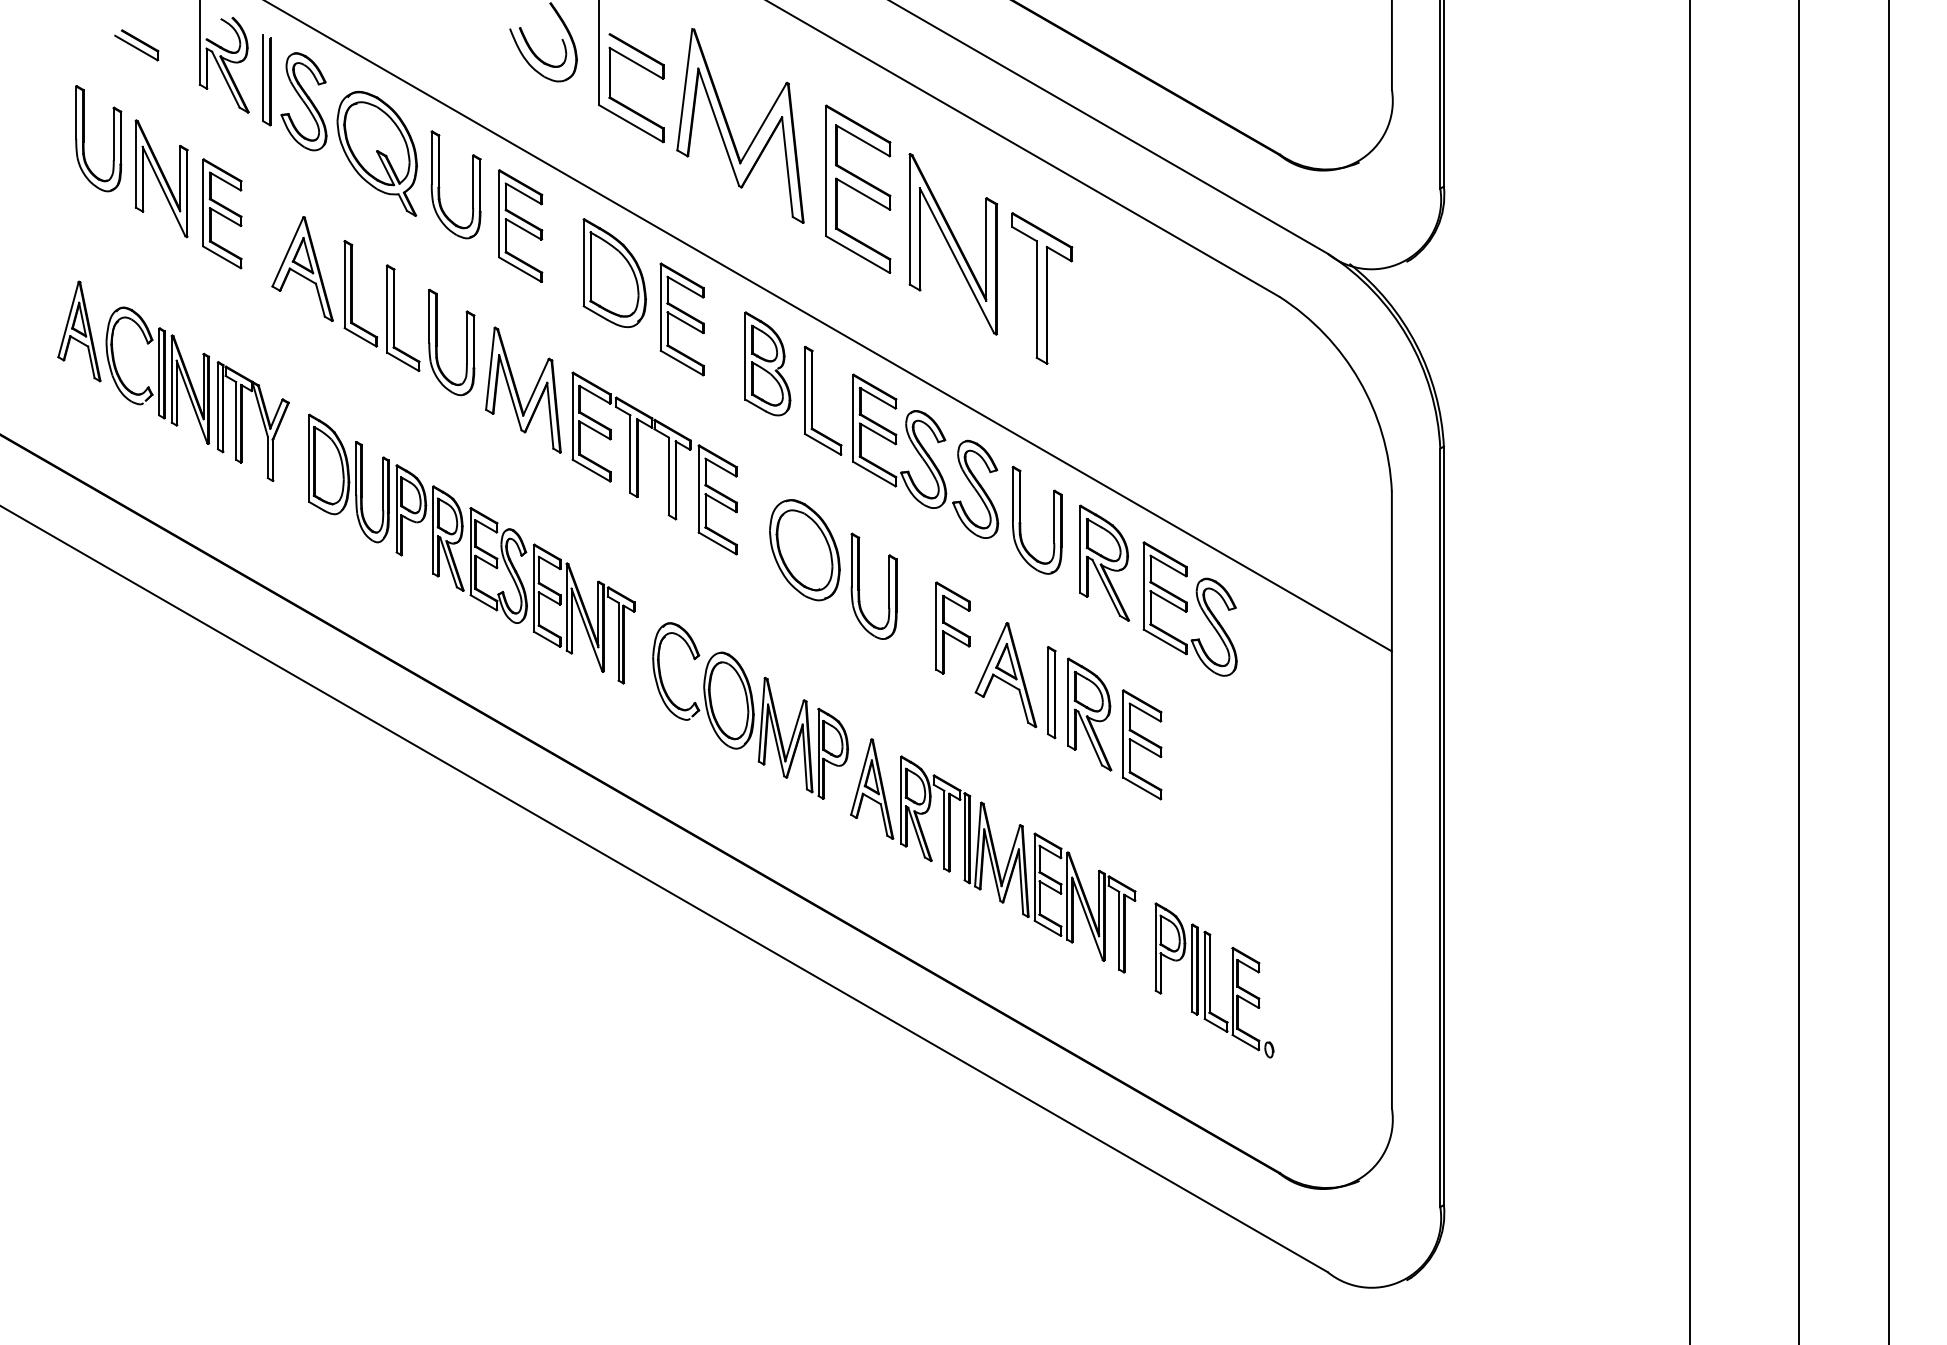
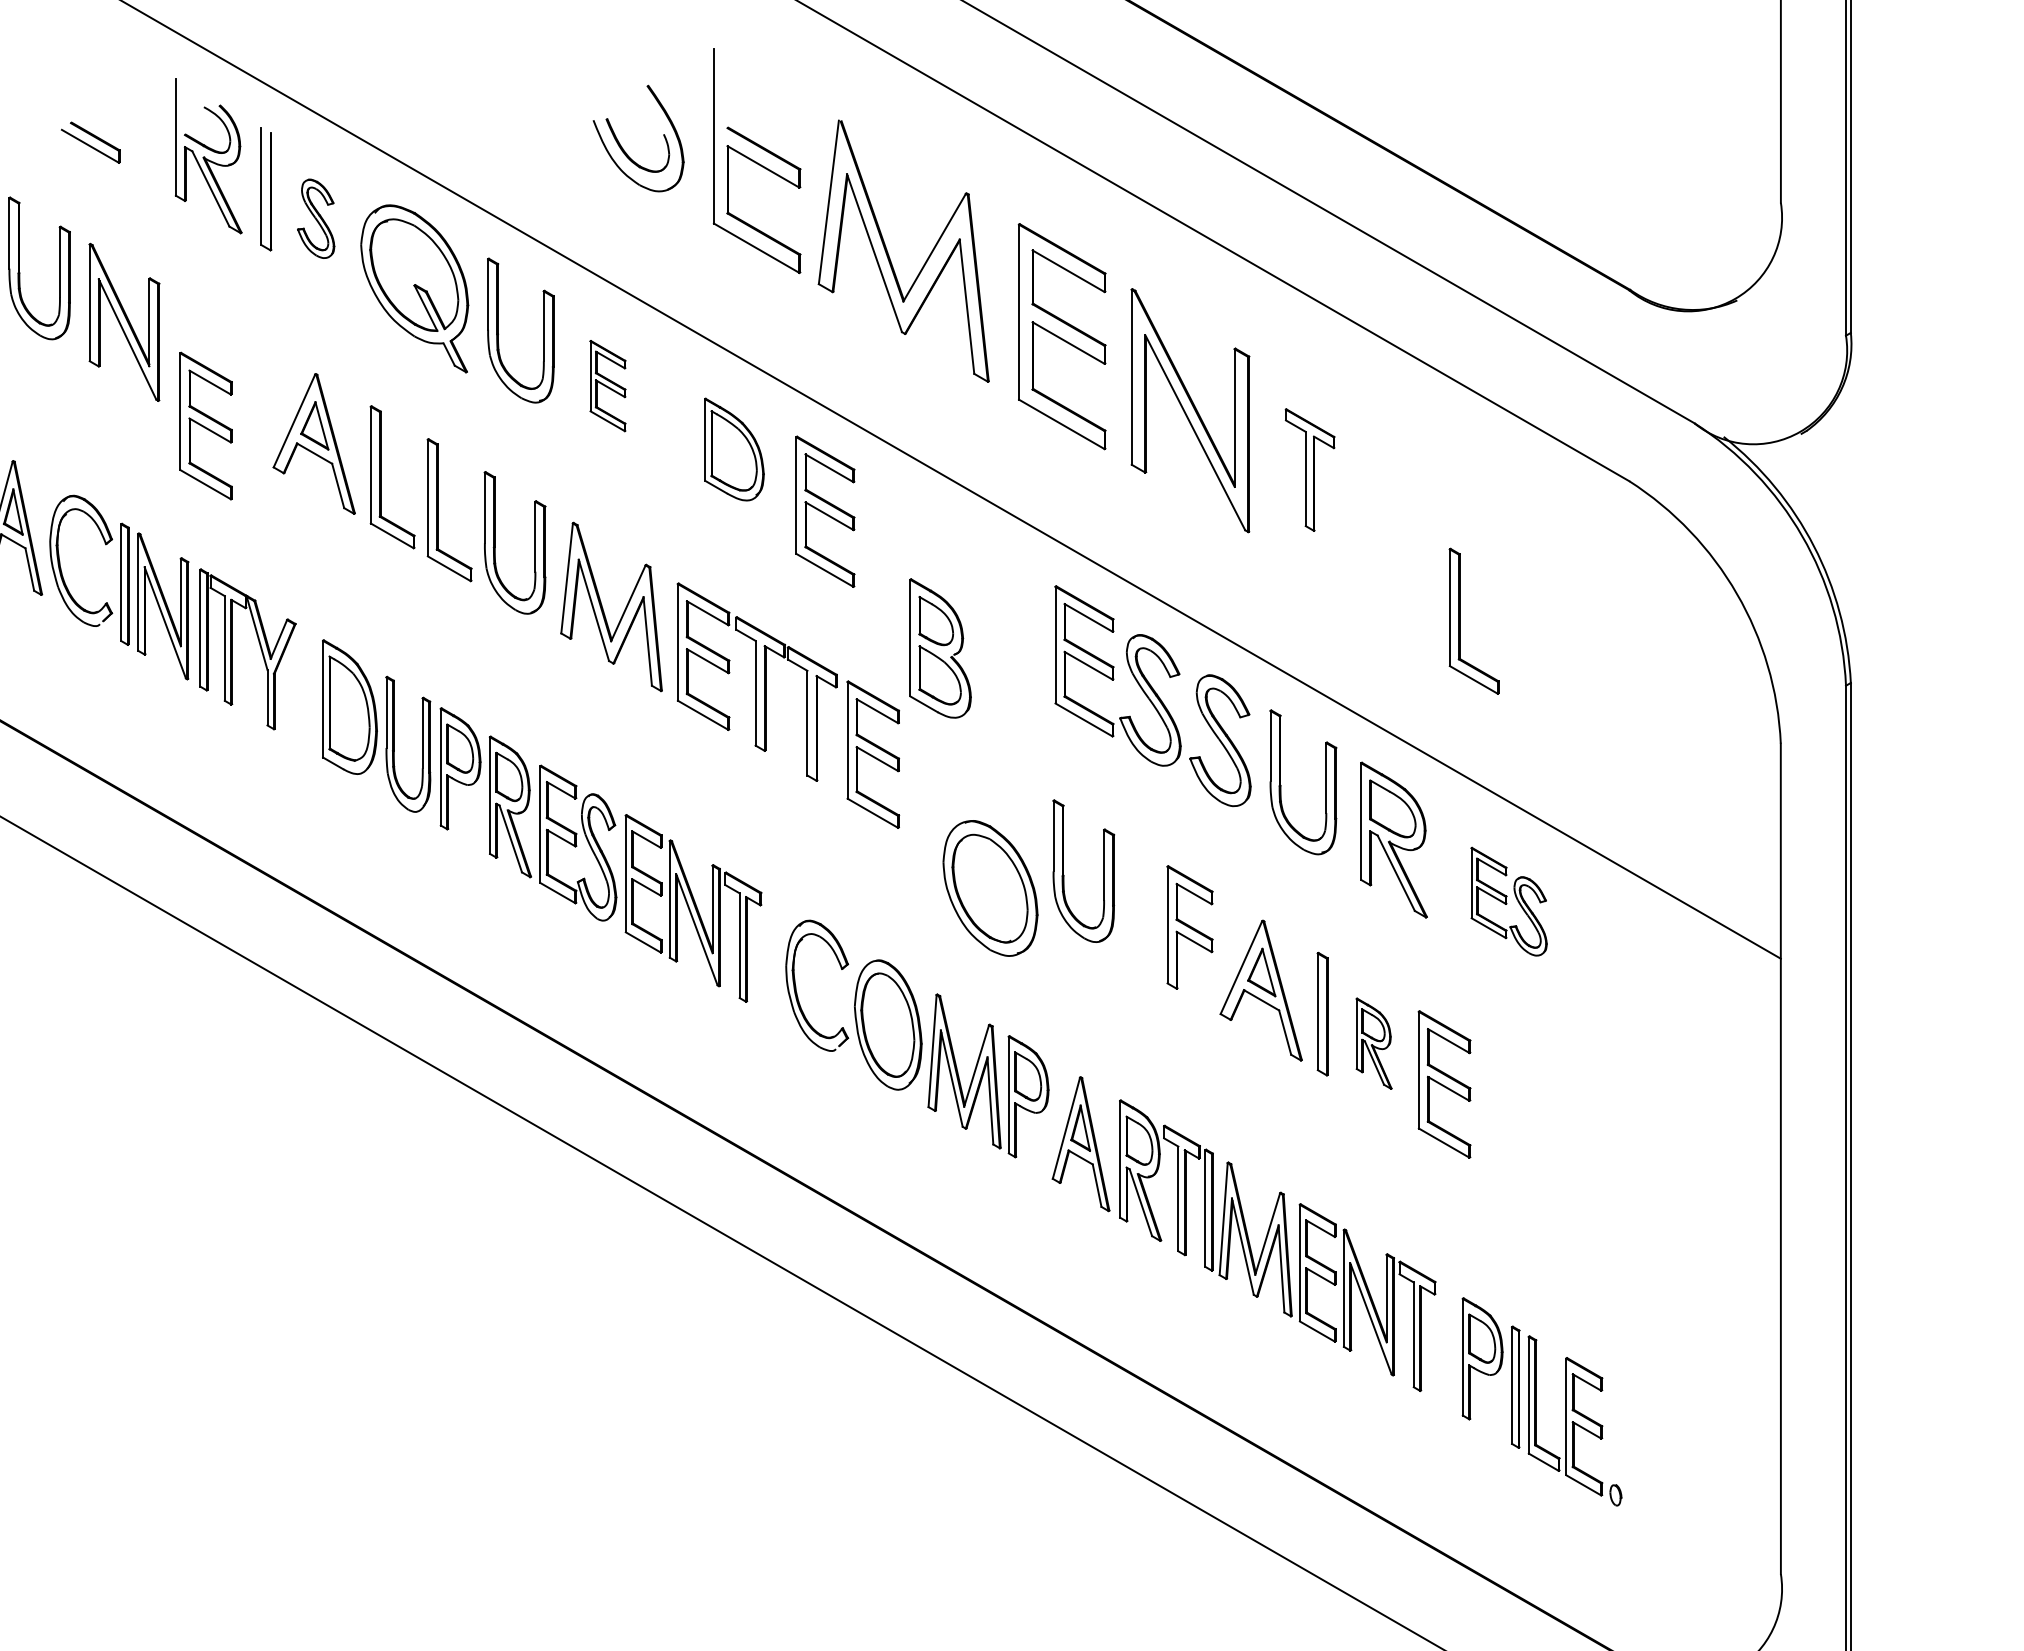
part: (303, 101) -> (315, 218), size x0.6
part: (222, 213) -> (206, 425), moved
part: (520, 225) -> (607, 385), size x0.6
part: (614, 273) -> (734, 449), size x0.7
part: (1042, 288) -> (1310, 470), size x0.6
part: (767, 363) -> (940, 647), moved
part: (812, 400) -> (1459, 620), moved
part: (804, 550) -> (989, 888), moved
part: (1189, 608) -> (1508, 900), size x0.6
part: (1089, 714) -> (1373, 1043), size x0.6

